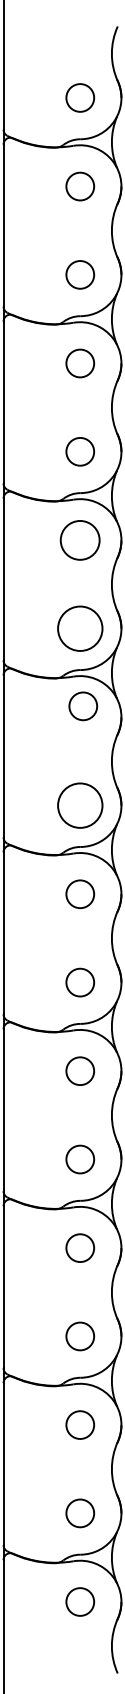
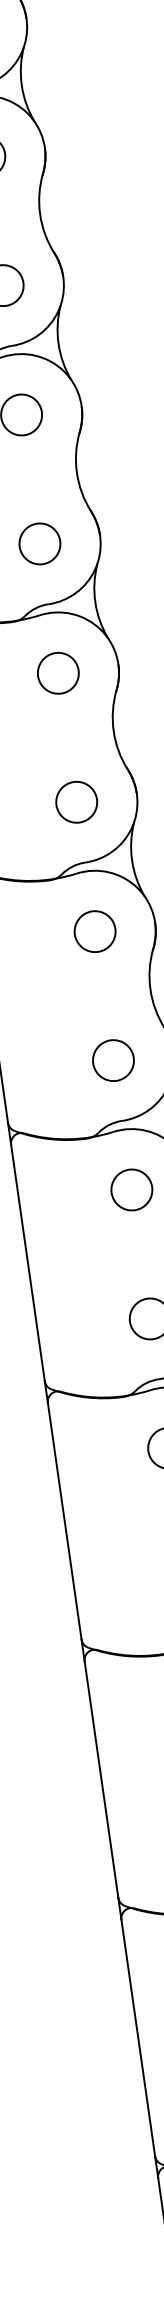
circle: (80, 540) -> (58, 673), size x0.71
circle: (80, 628) -> (76, 801), size x0.62
circle: (83, 706) -> (95, 931), moved
circle: (80, 805) -> (113, 1060), size x0.62

